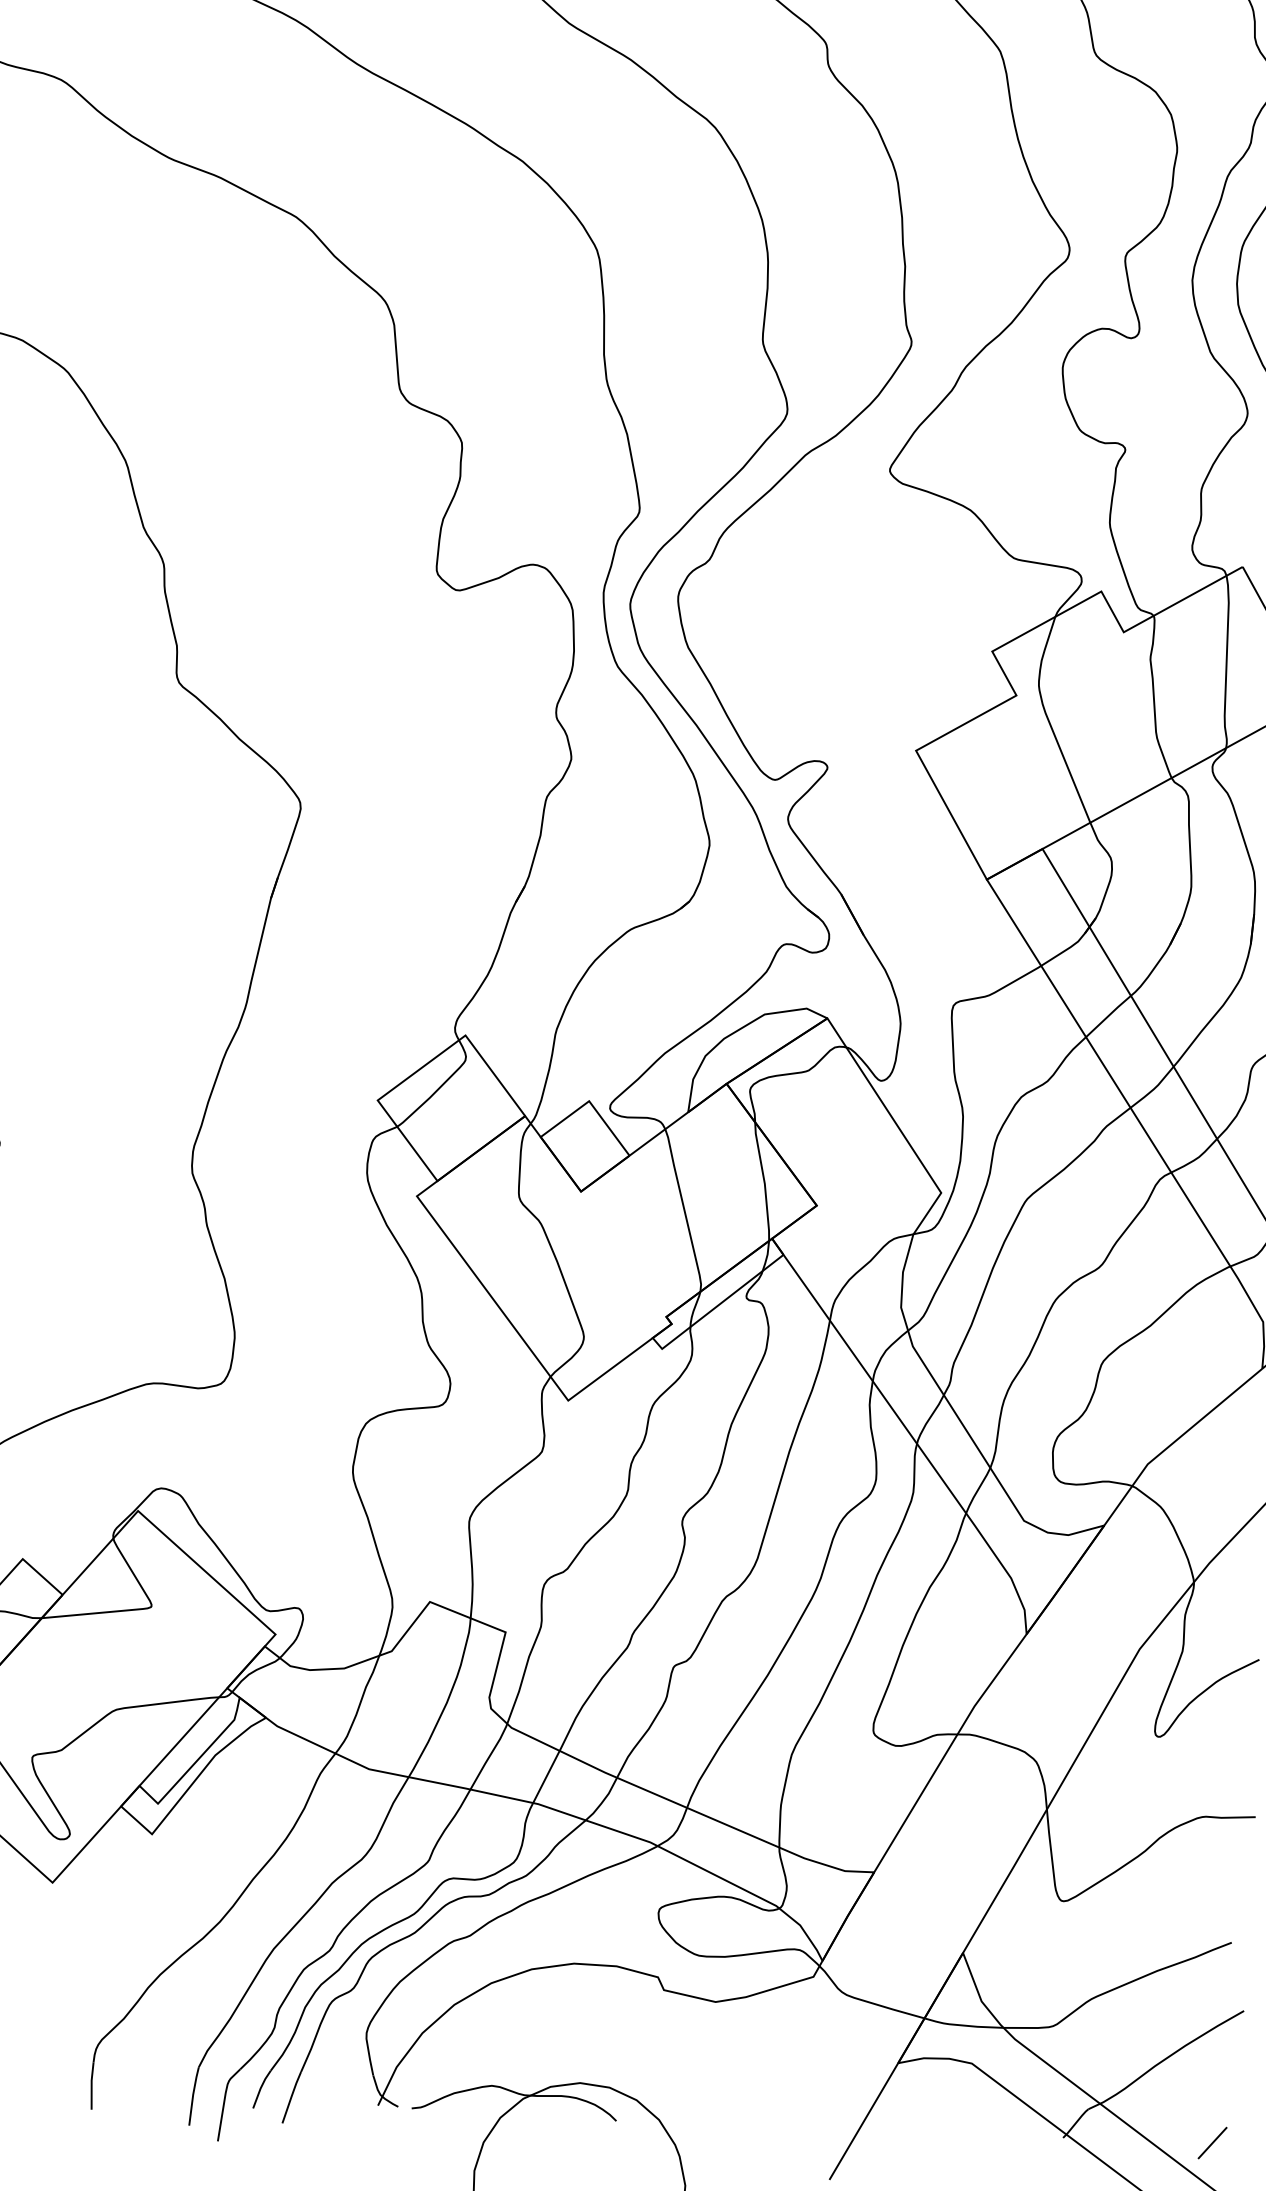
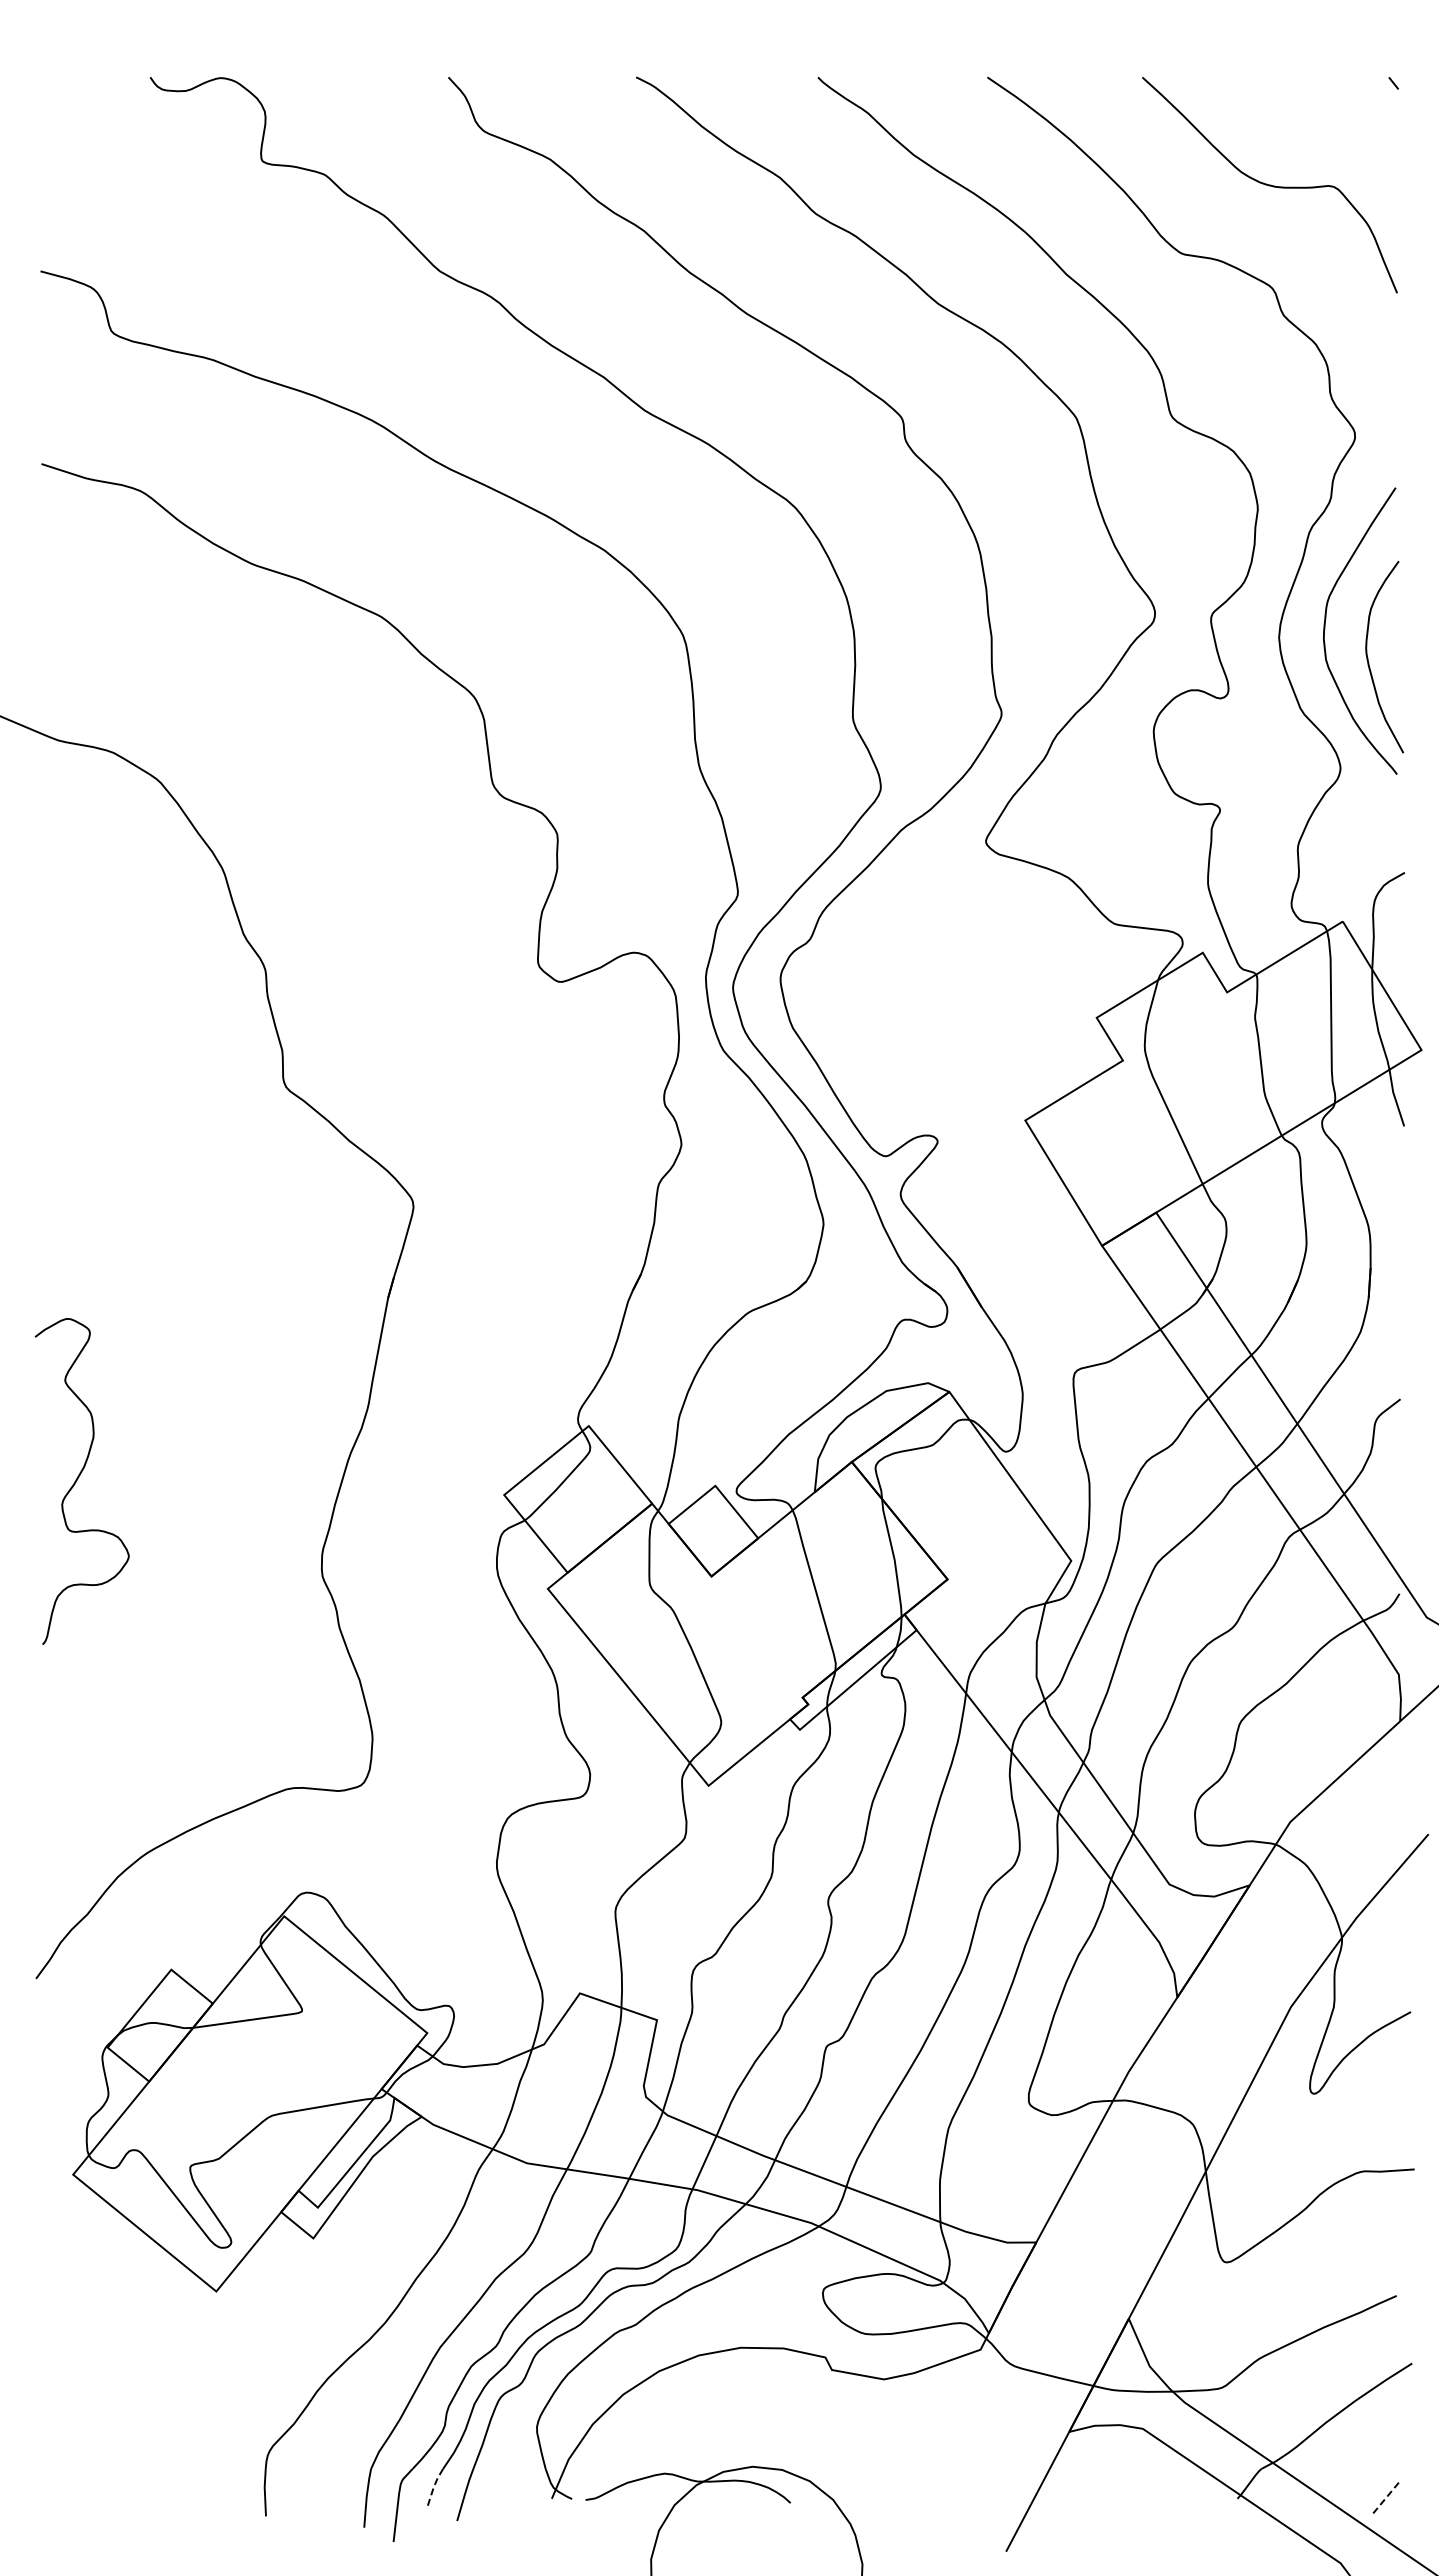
line: (260, 2088) -> (433, 2487), solid -> dashed
line: (1213, 2142) -> (1387, 2496), solid -> dashed

